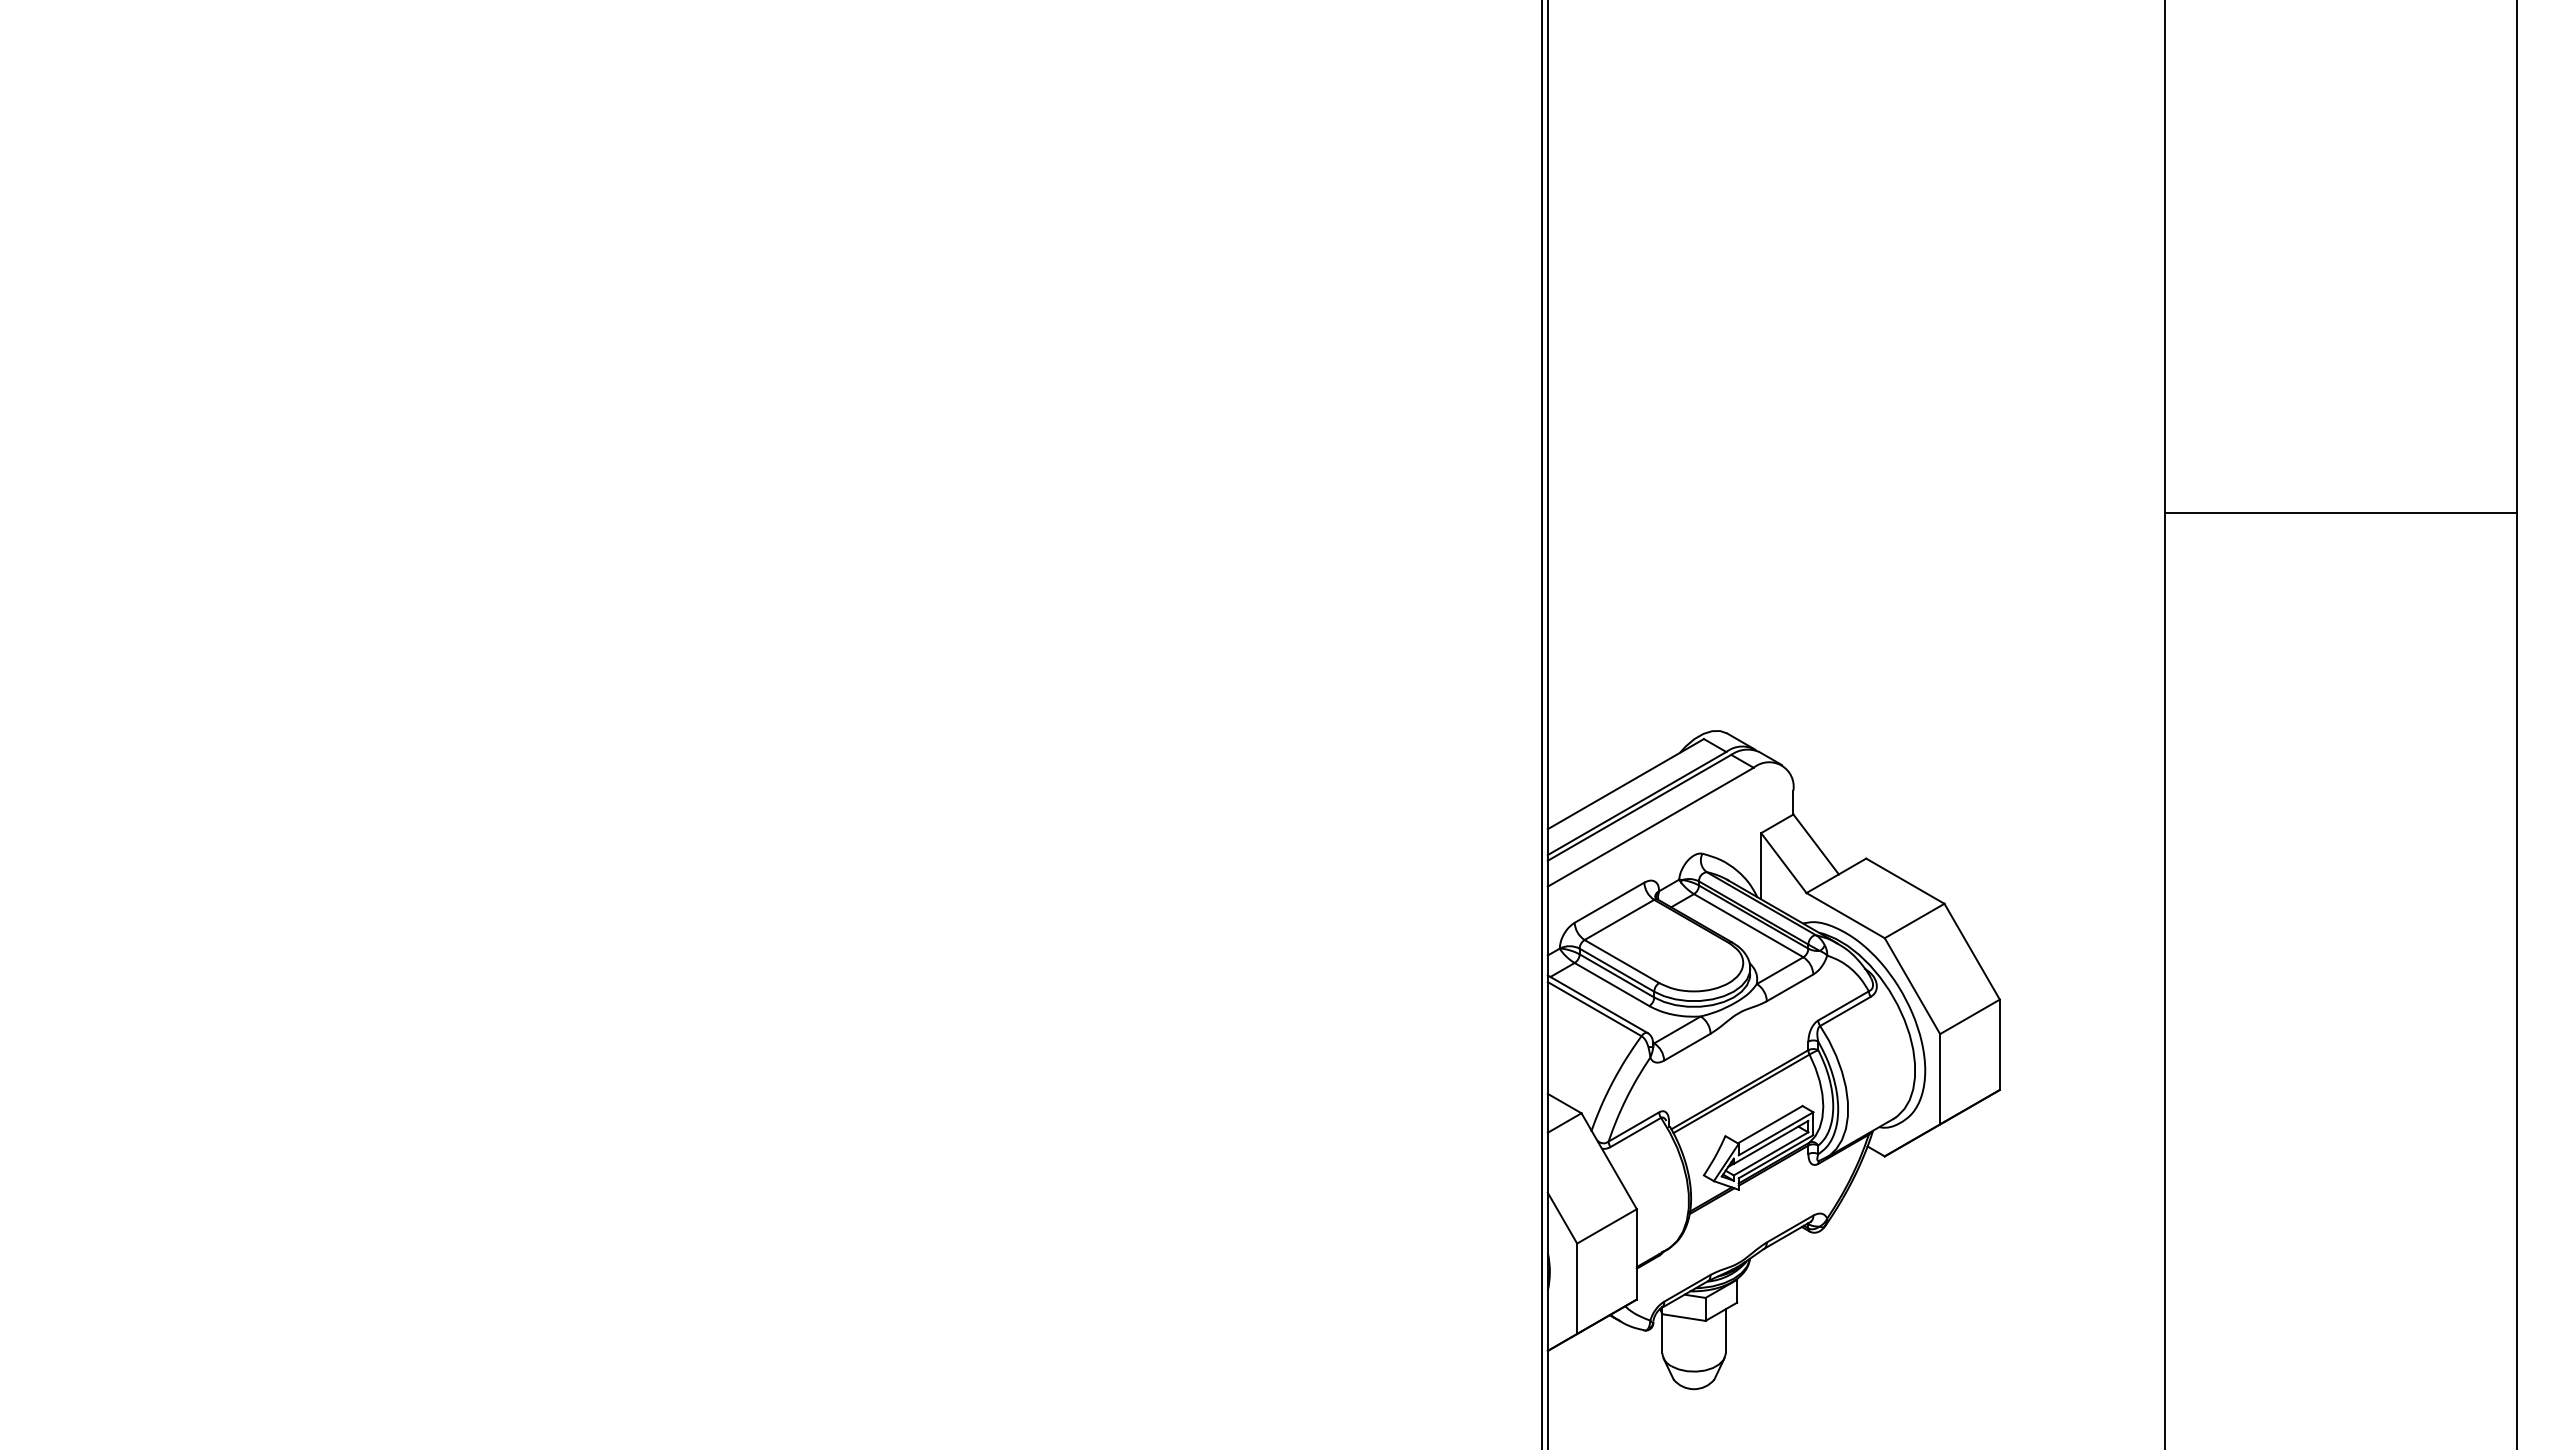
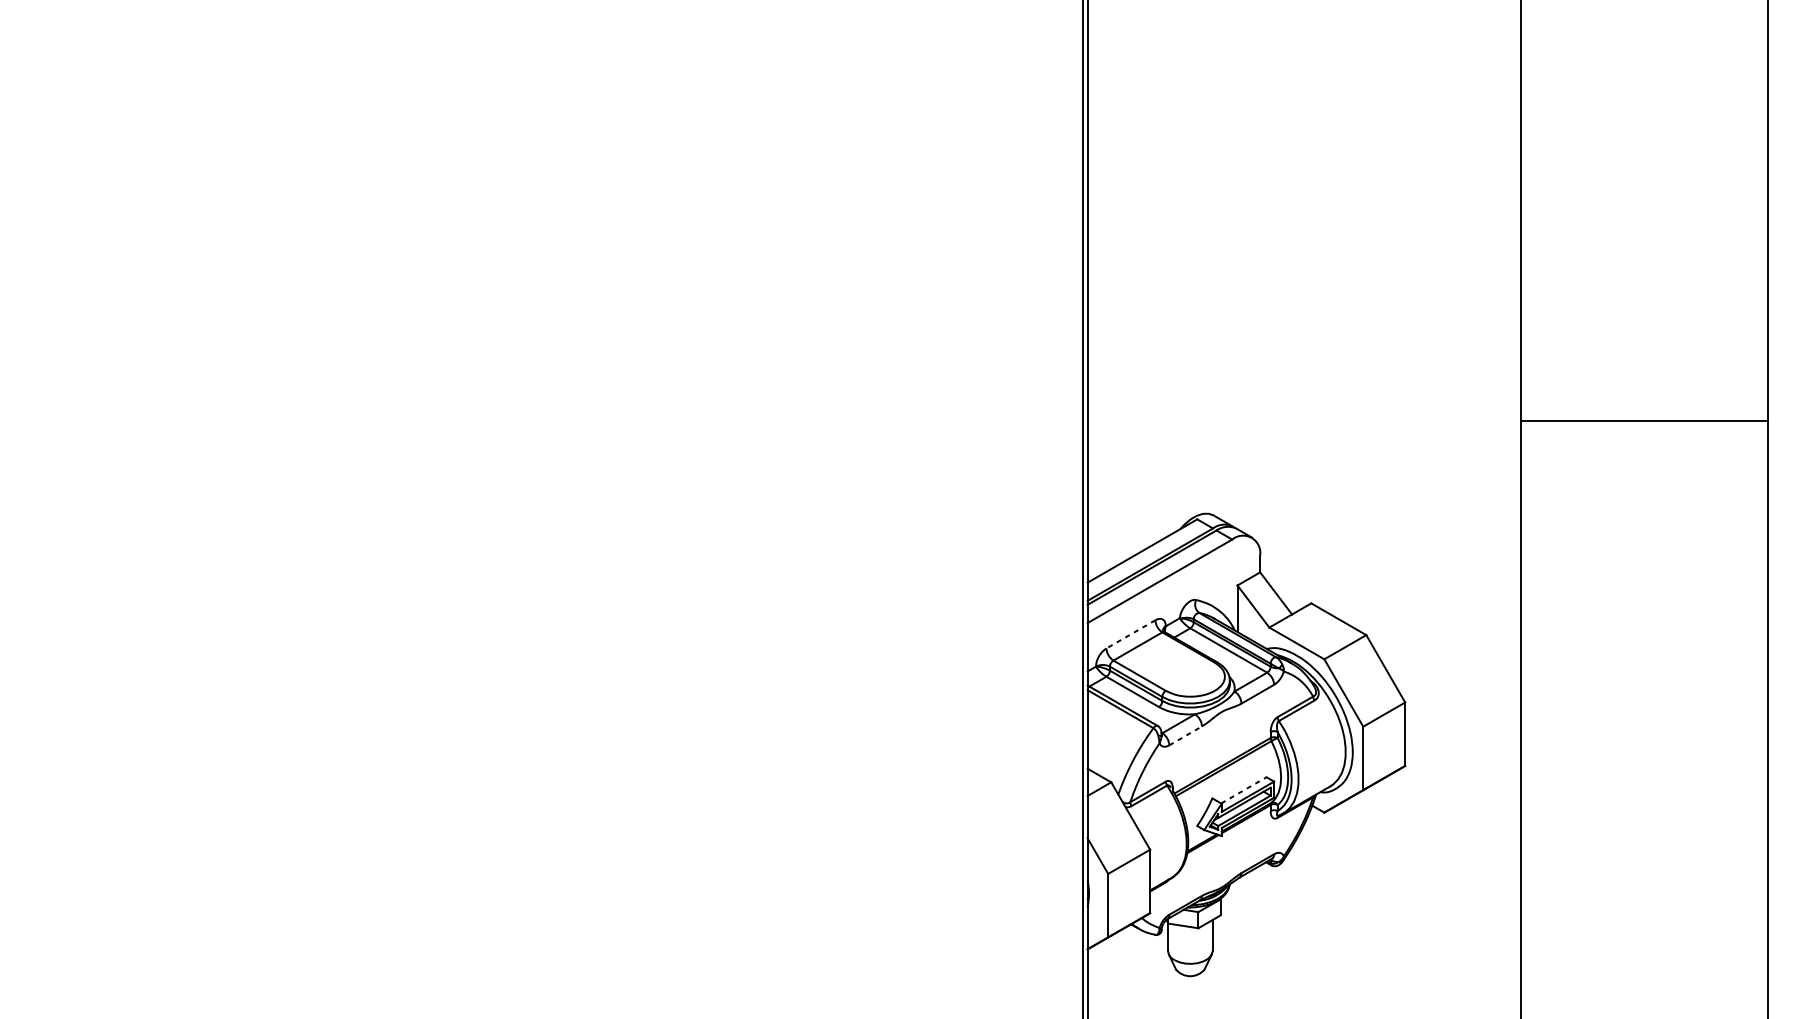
line: (2340, 512) -> (1644, 420), moved
line: (1609, 902) -> (1130, 634), solid -> dashed
line: (1687, 1047) -> (1185, 736), solid -> dashed
line: (1770, 1124) -> (1244, 790), solid -> dashed

